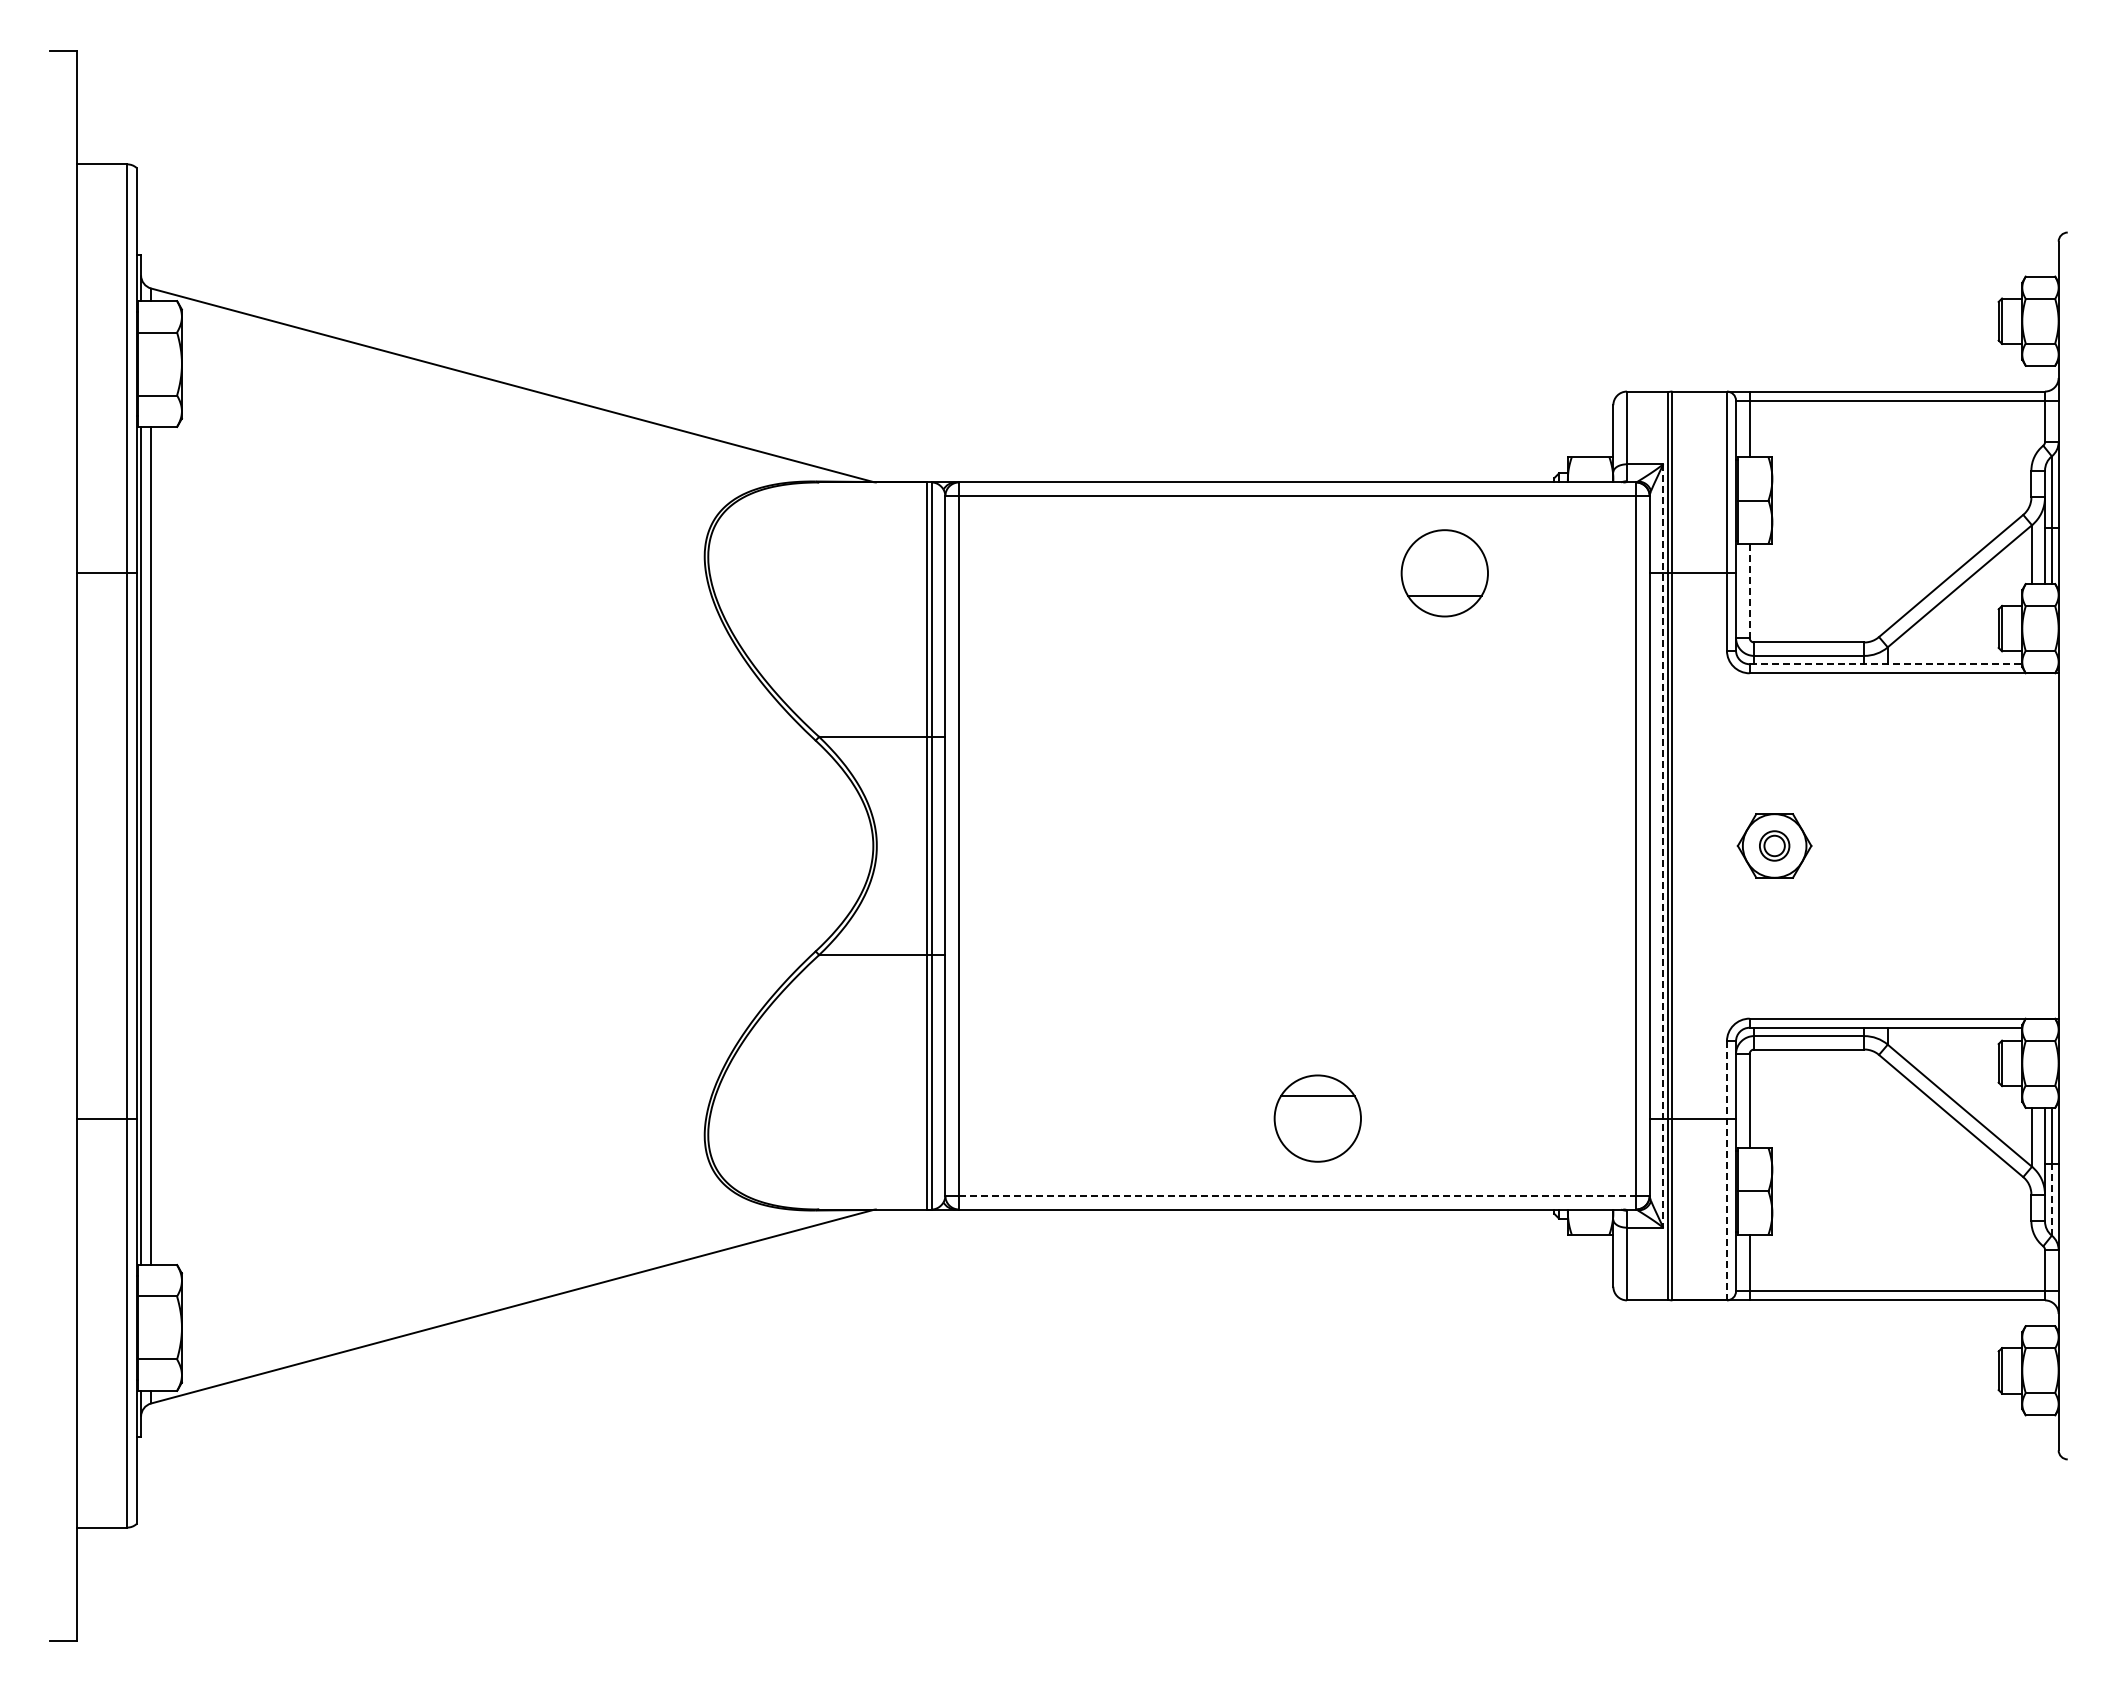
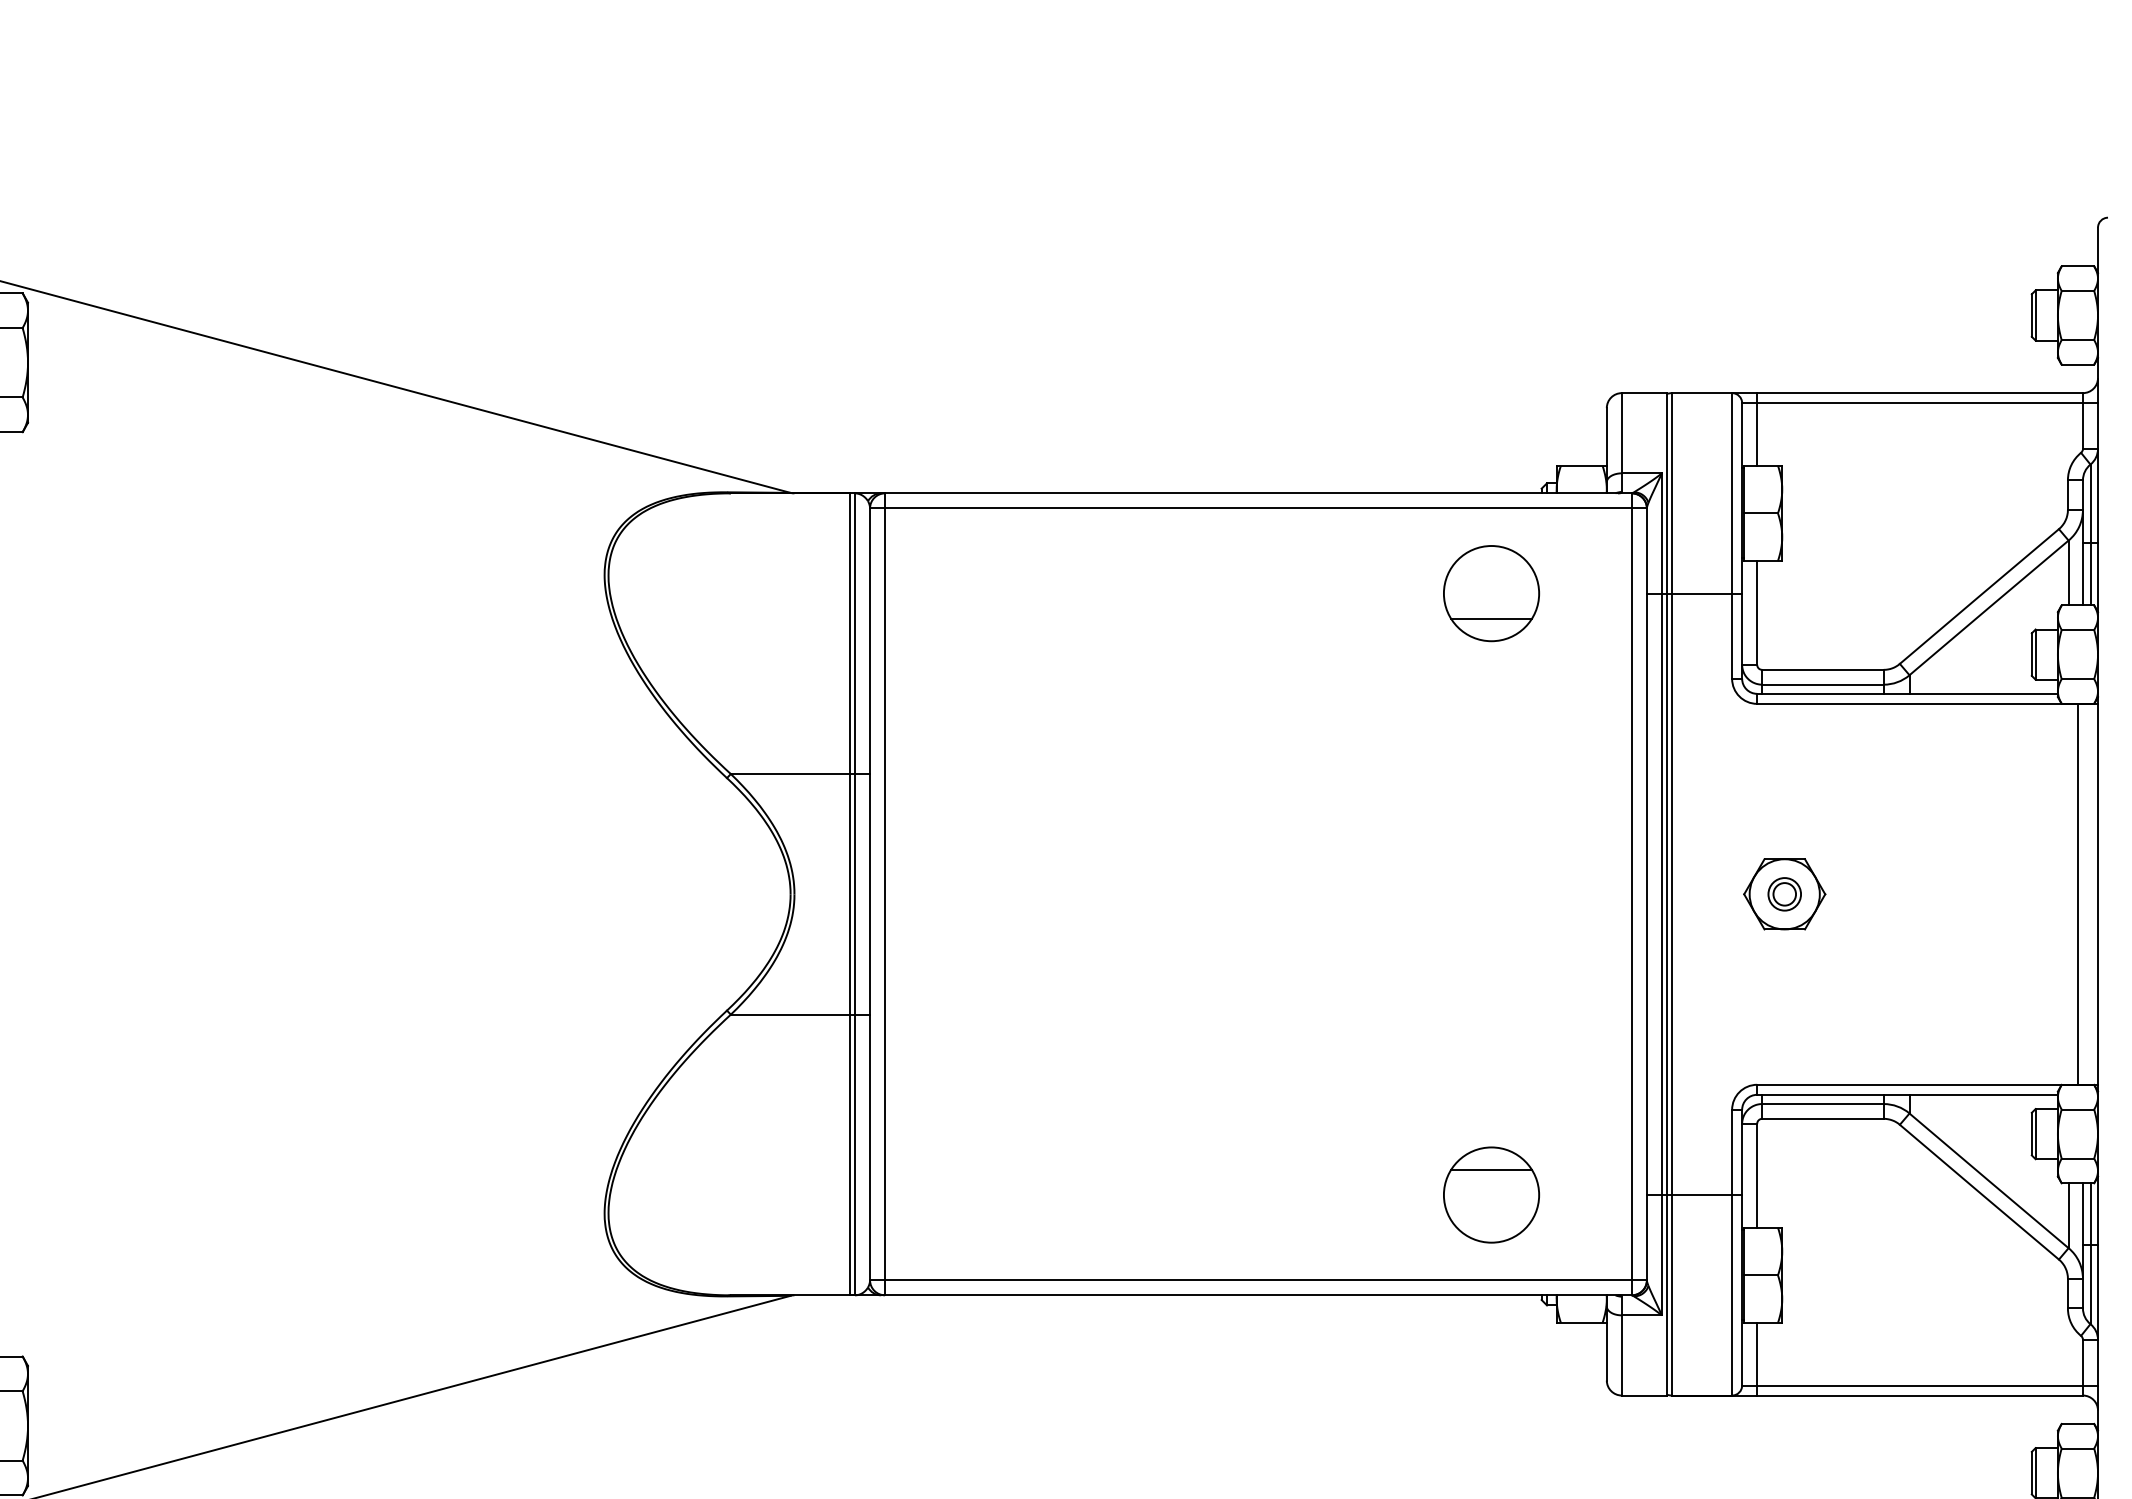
part: (1444, 573) -> (1491, 593), moved
line: (1749, 591) -> (1757, 613), dashed -> solid
line: (1886, 664) -> (1908, 694), dashed -> solid
line: (1663, 845) -> (1662, 893), dashed -> solid
line: (2040, 845) -> (2077, 893), added
part: (1317, 1118) -> (1491, 1194), moved
line: (1726, 1170) -> (1731, 1252), dashed -> solid
line: (1297, 1195) -> (1258, 1279), dashed -> solid
line: (2051, 1199) -> (2090, 1284), dashed -> solid

